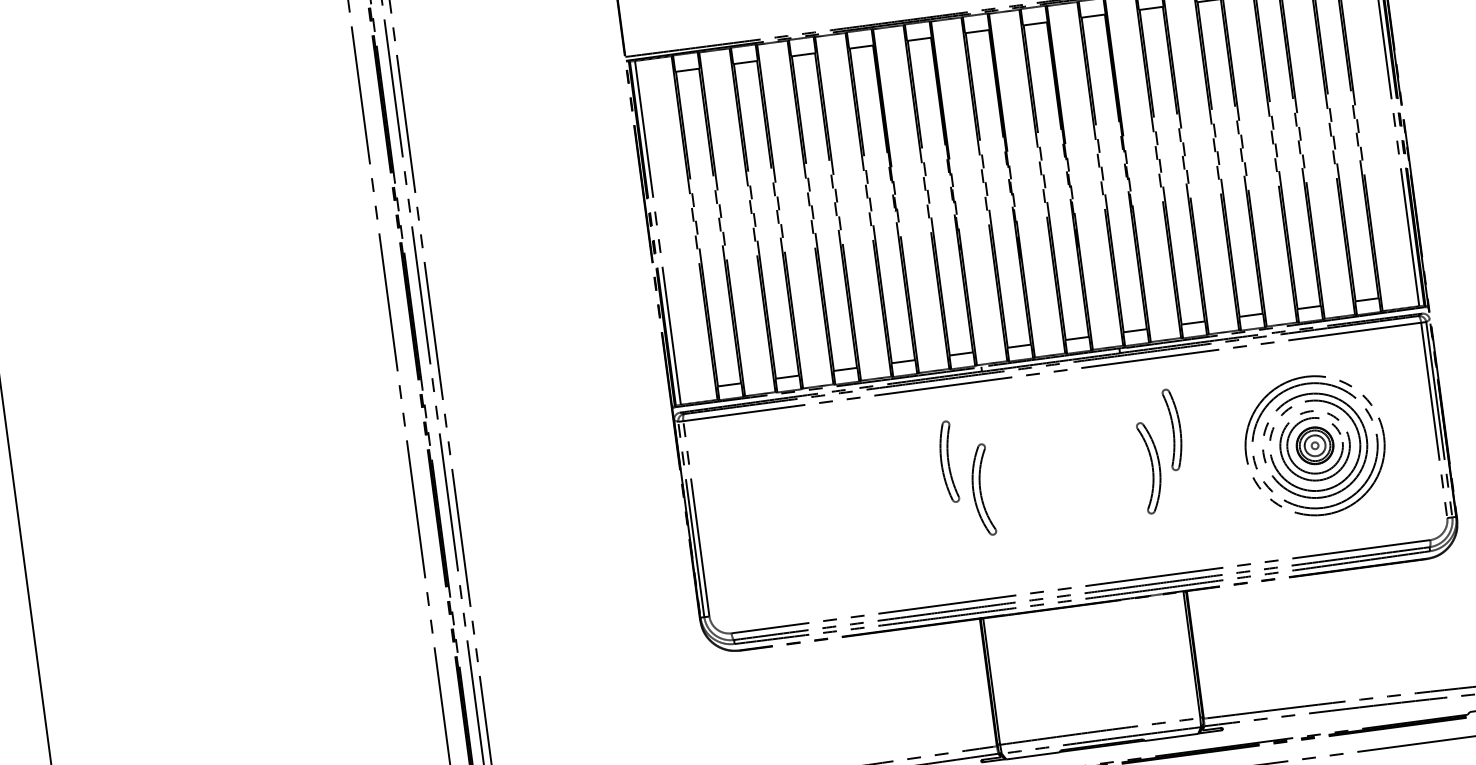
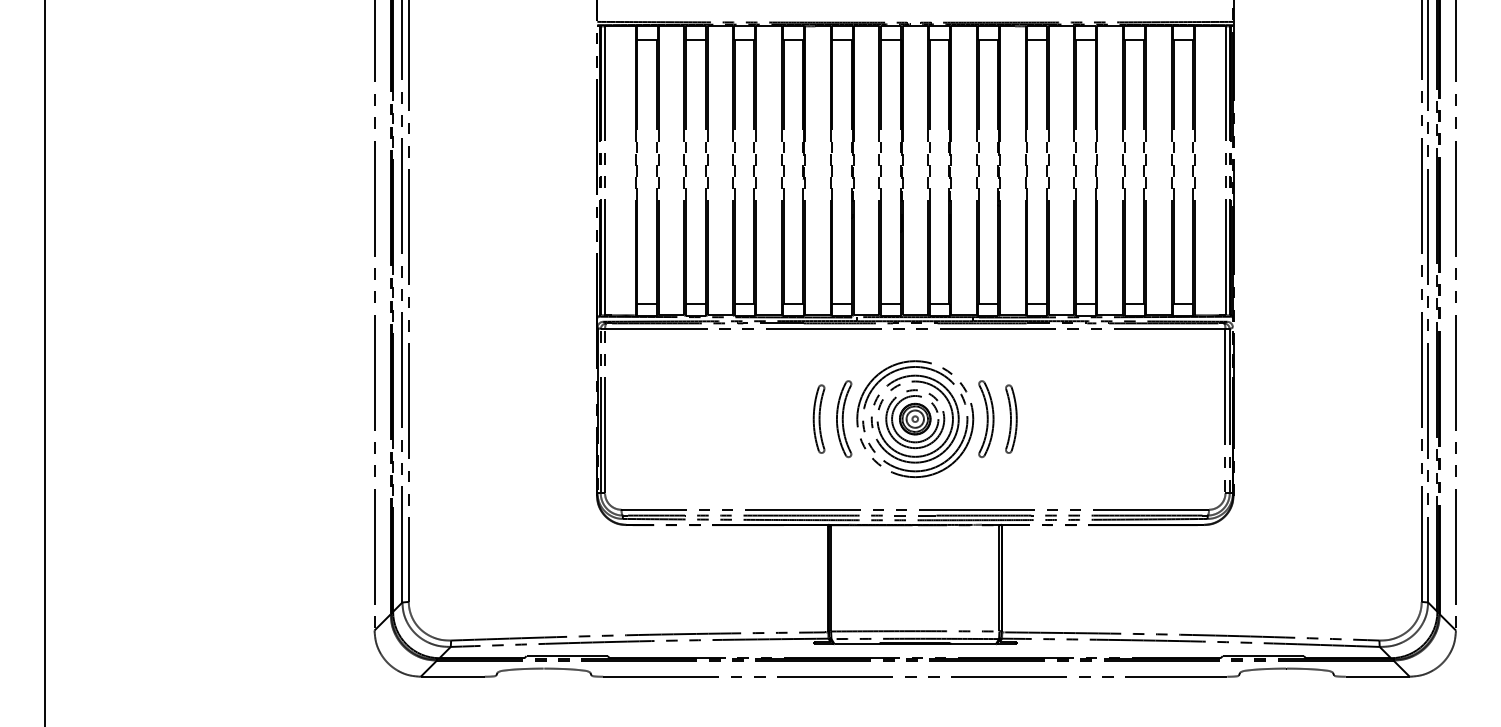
part: (1173, 428) -> (1011, 418), moved
part: (1315, 444) -> (915, 418), moved
part: (947, 461) -> (818, 418), moved

